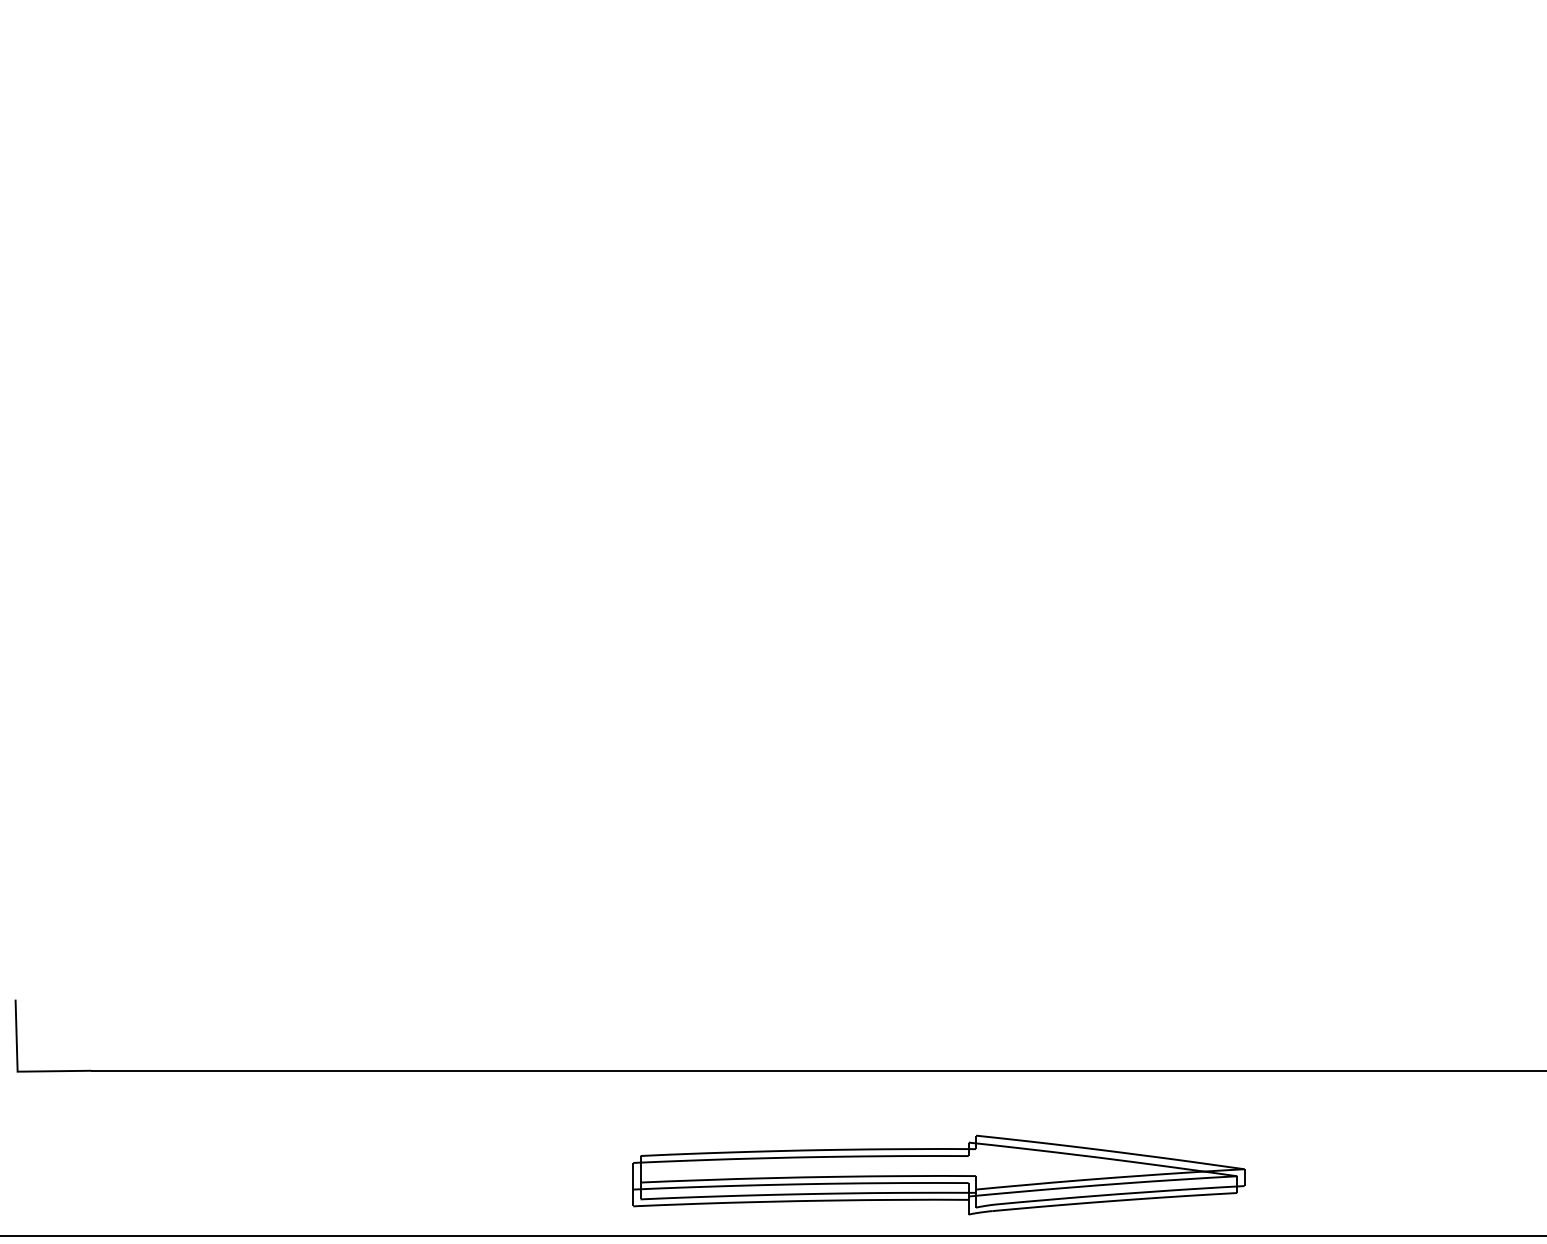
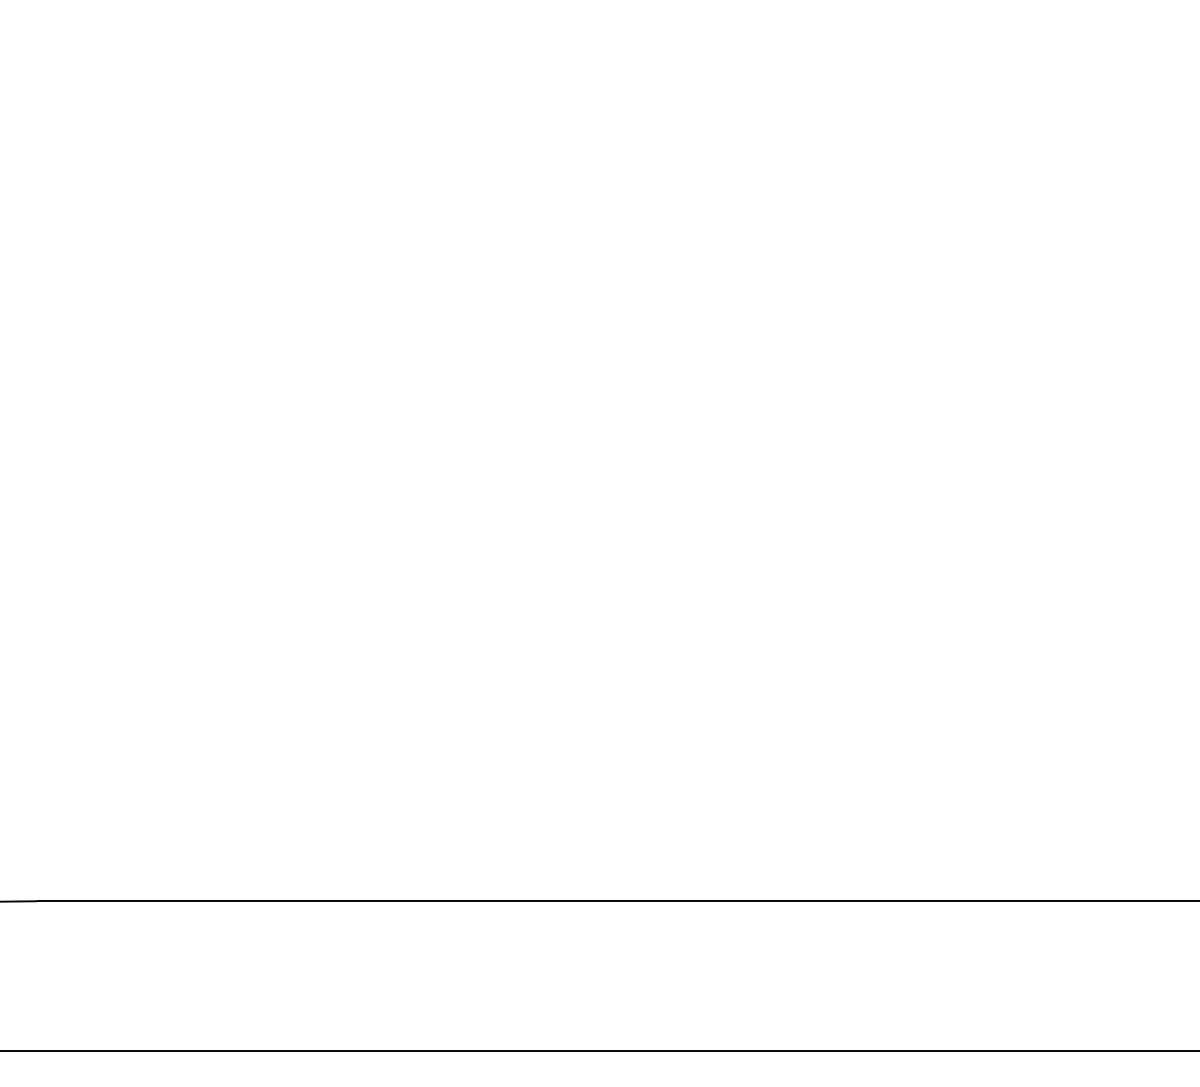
part: (938, 1174) -> (800, 994), removed

